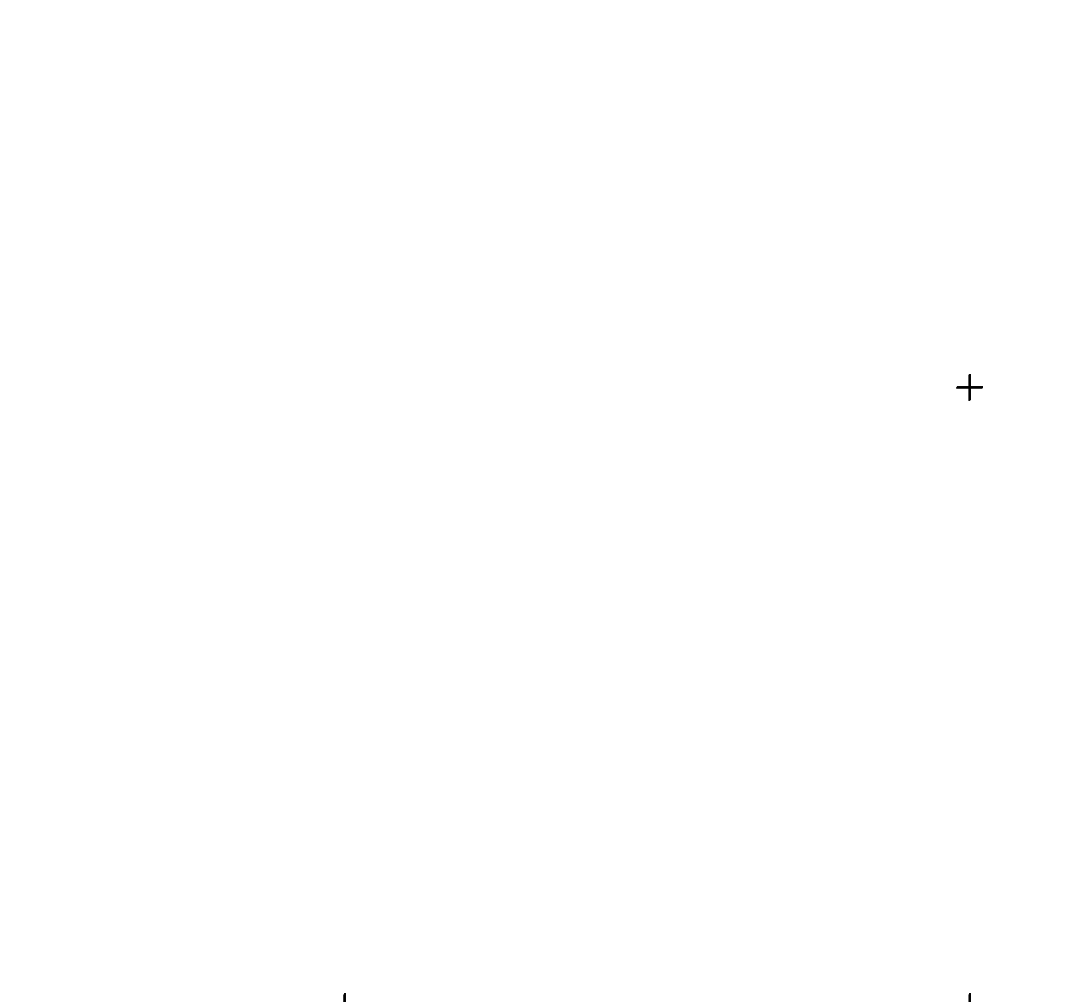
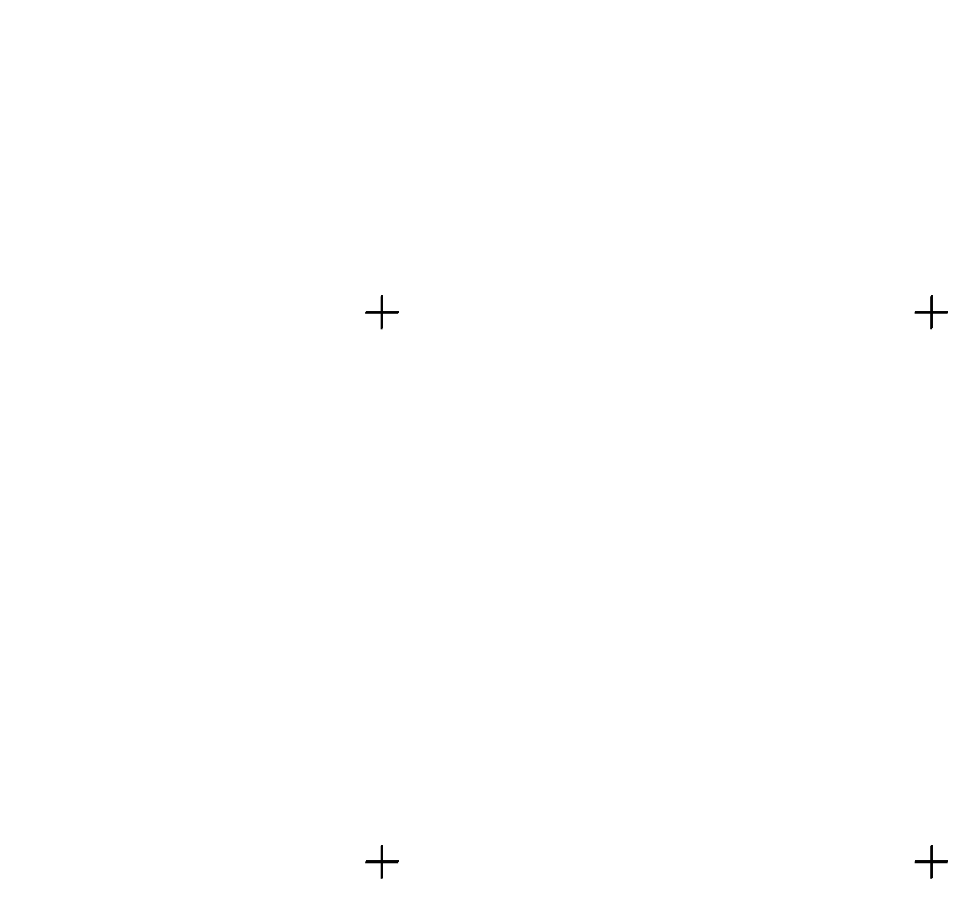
part: (344, 387) -> (381, 312), added
part: (968, 387) -> (930, 312), size x1.43

